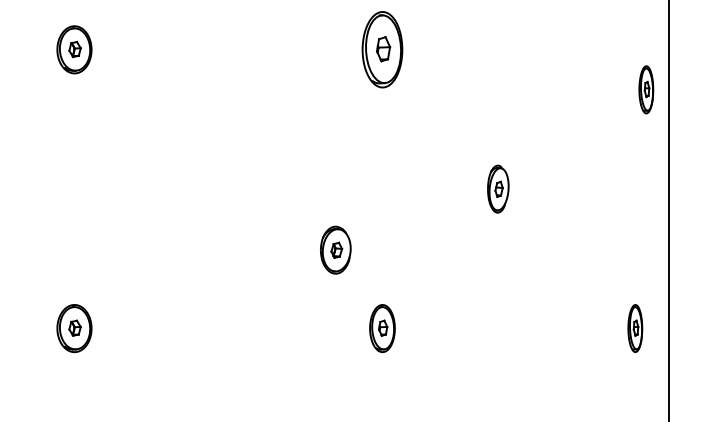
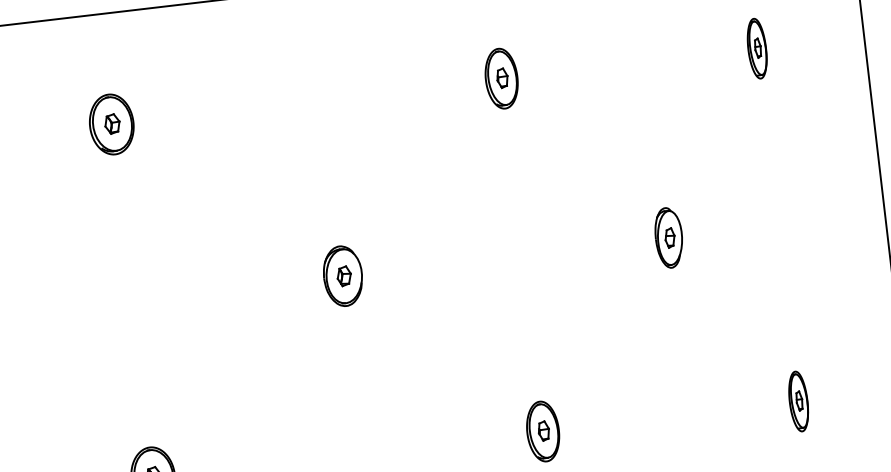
part: (382, 49) -> (501, 78), size x0.62
part: (646, 89) -> (757, 48), moved
part: (335, 249) -> (342, 275), moved
part: (635, 328) -> (798, 401), moved

